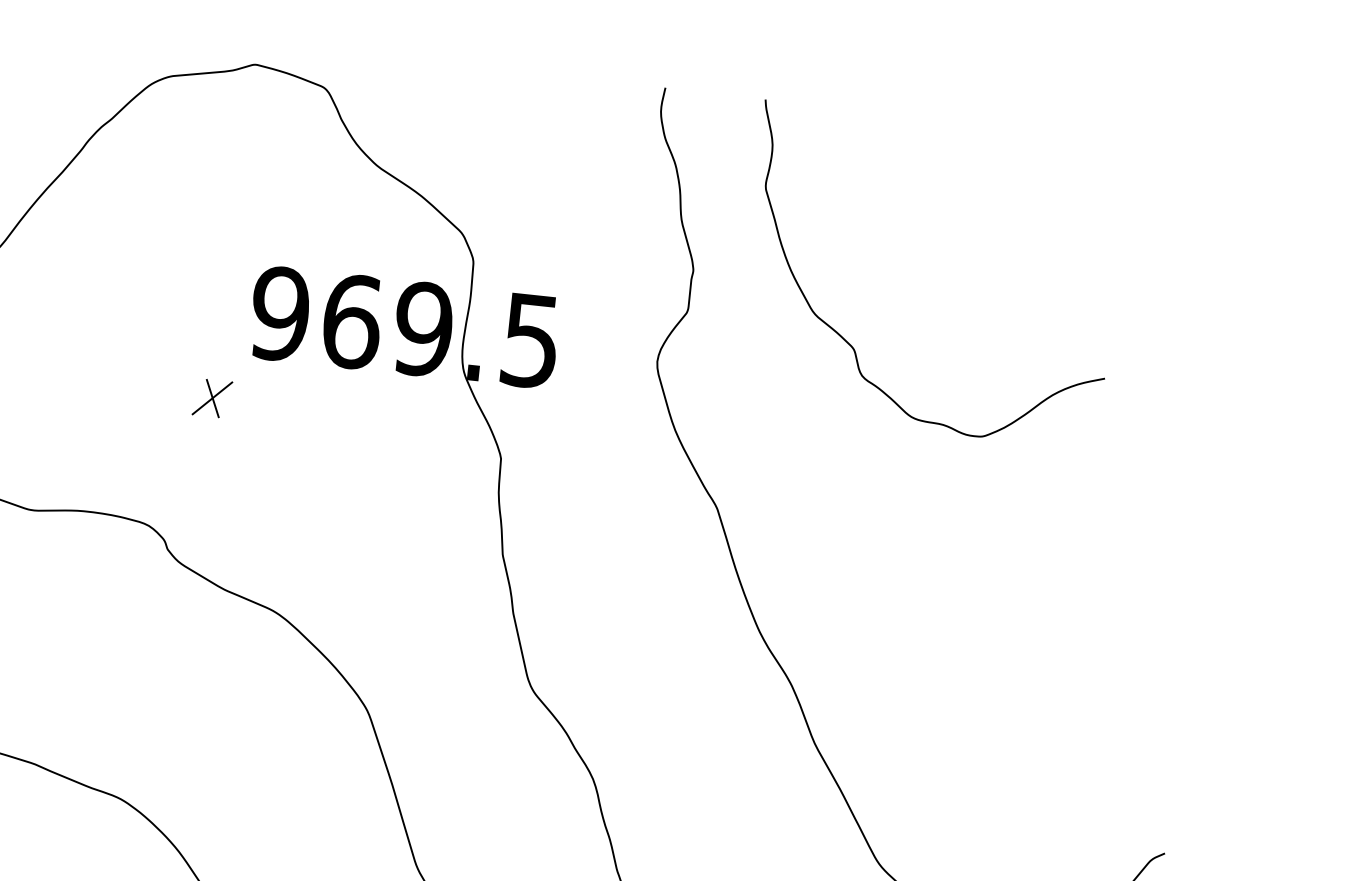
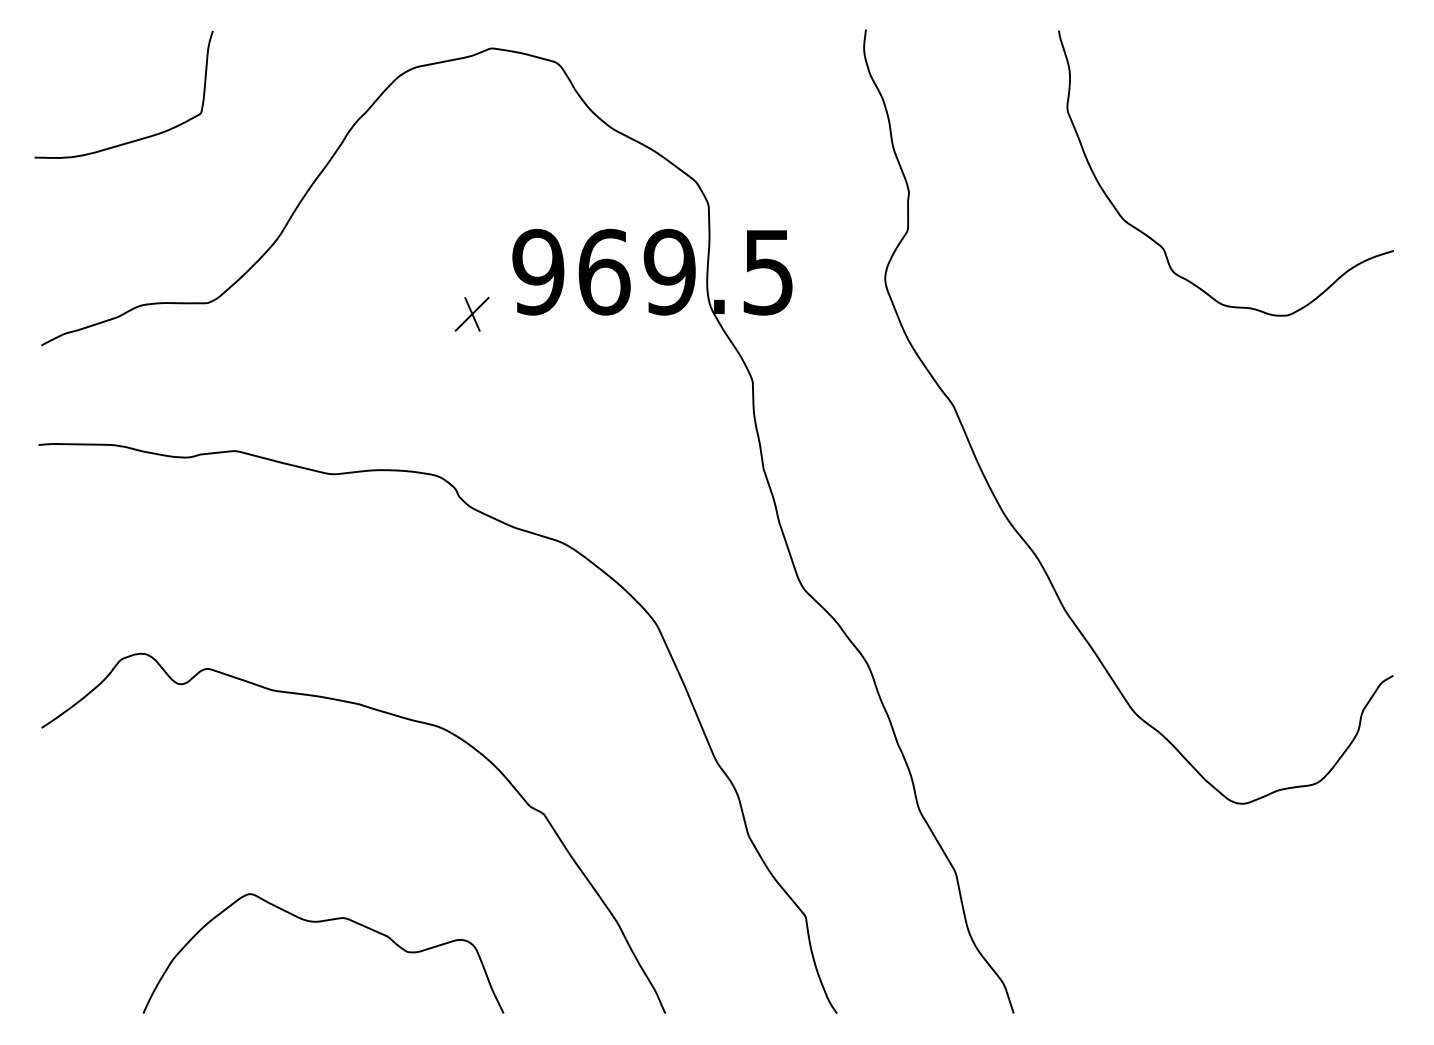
curve: (851, 344) -> (1160, 244), moved
part: (211, 397) -> (471, 313), moved

